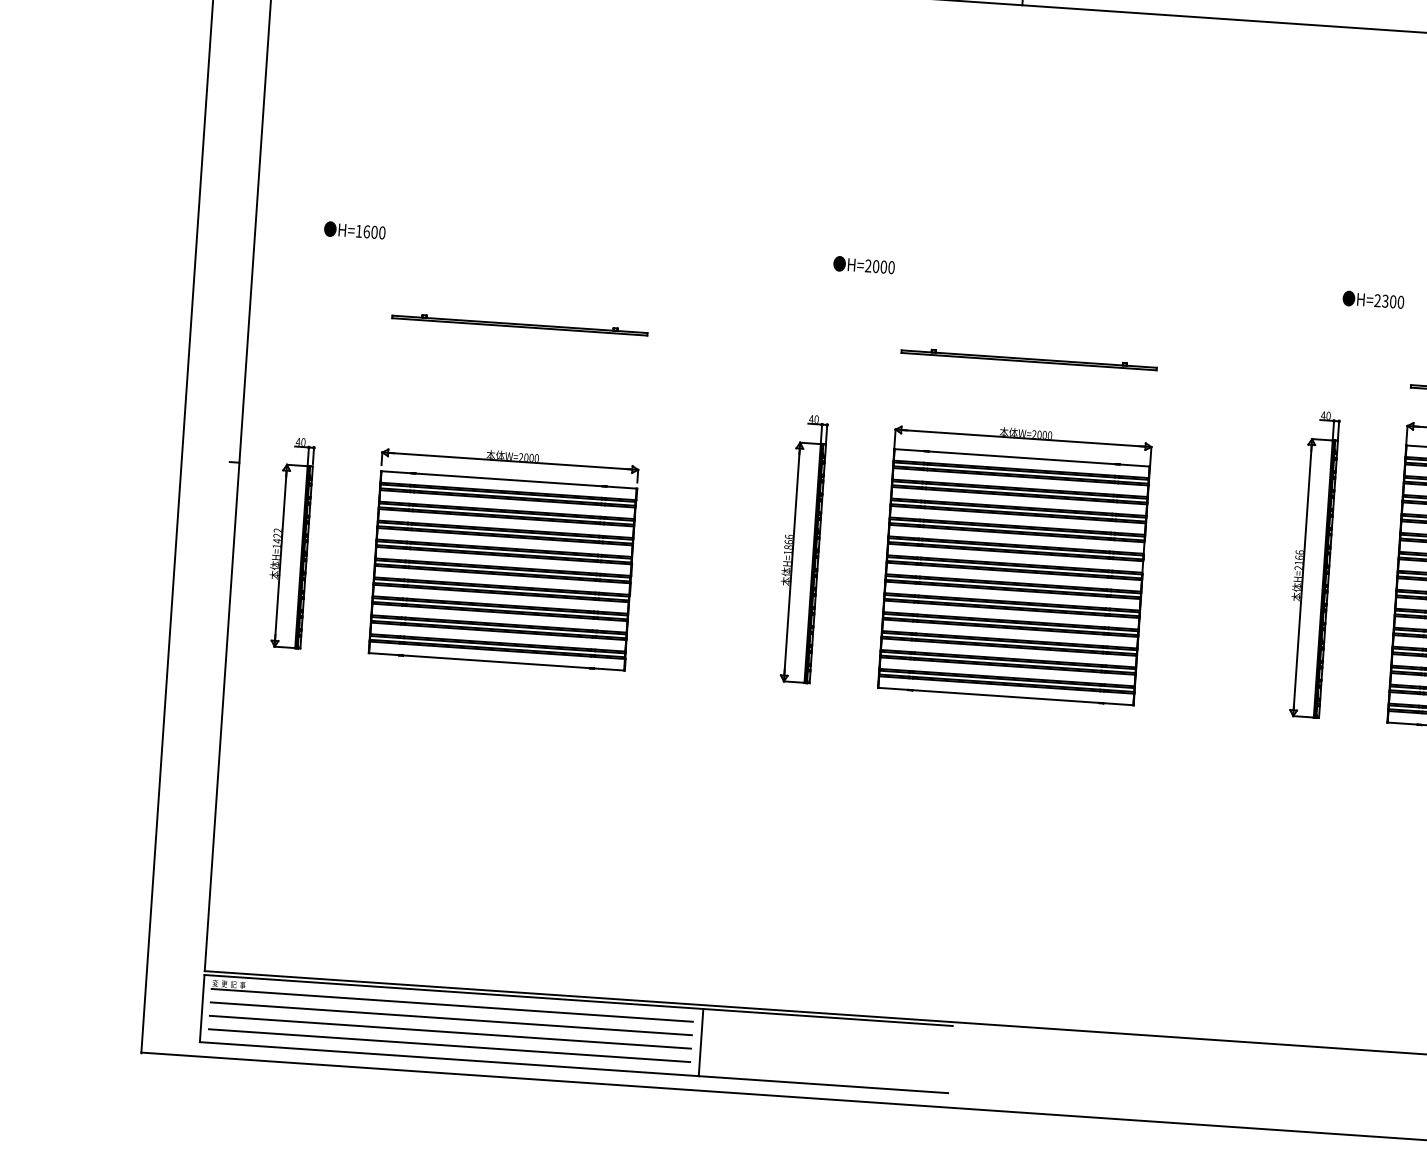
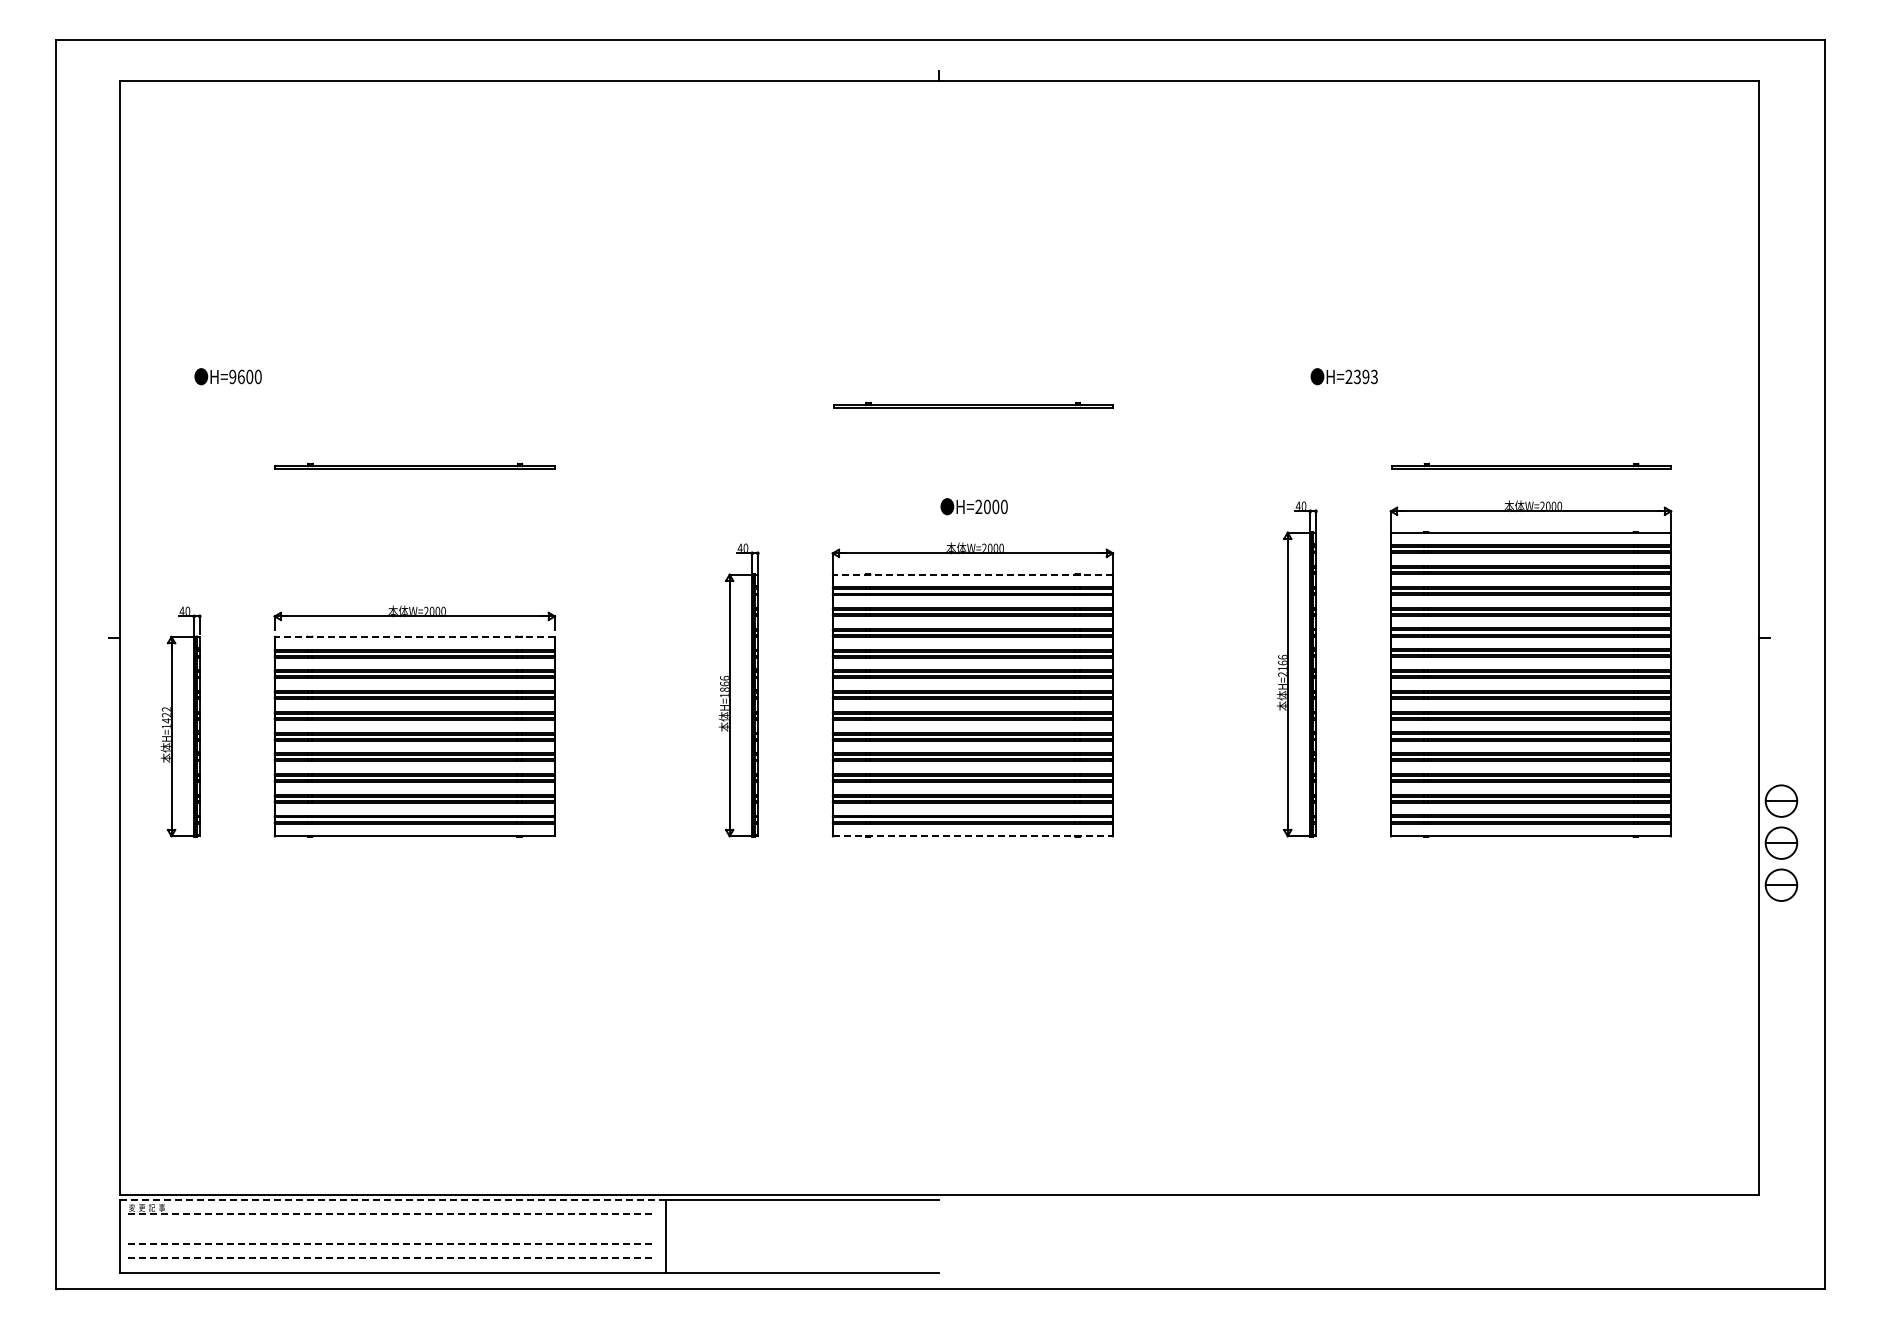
text: (358, 230) -> (232, 376), H=1600 -> H=9600
text: (863, 265) -> (973, 506), moved
text: (1396, 301) -> (1369, 376), H=2300 -> H=2393
part: (1029, 358) -> (973, 404), moved
line: (1021, 457) -> (972, 574), solid -> dashed
line: (508, 479) -> (414, 636), solid -> dashed
line: (1005, 696) -> (972, 836), solid -> dashed
line: (453, 991) -> (392, 1199), solid -> dashed
line: (452, 1005) -> (392, 1214), solid -> dashed
line: (450, 1019) -> (391, 1229), removed
line: (450, 1032) -> (392, 1243), solid -> dashed
line: (449, 1045) -> (392, 1258), solid -> dashed

